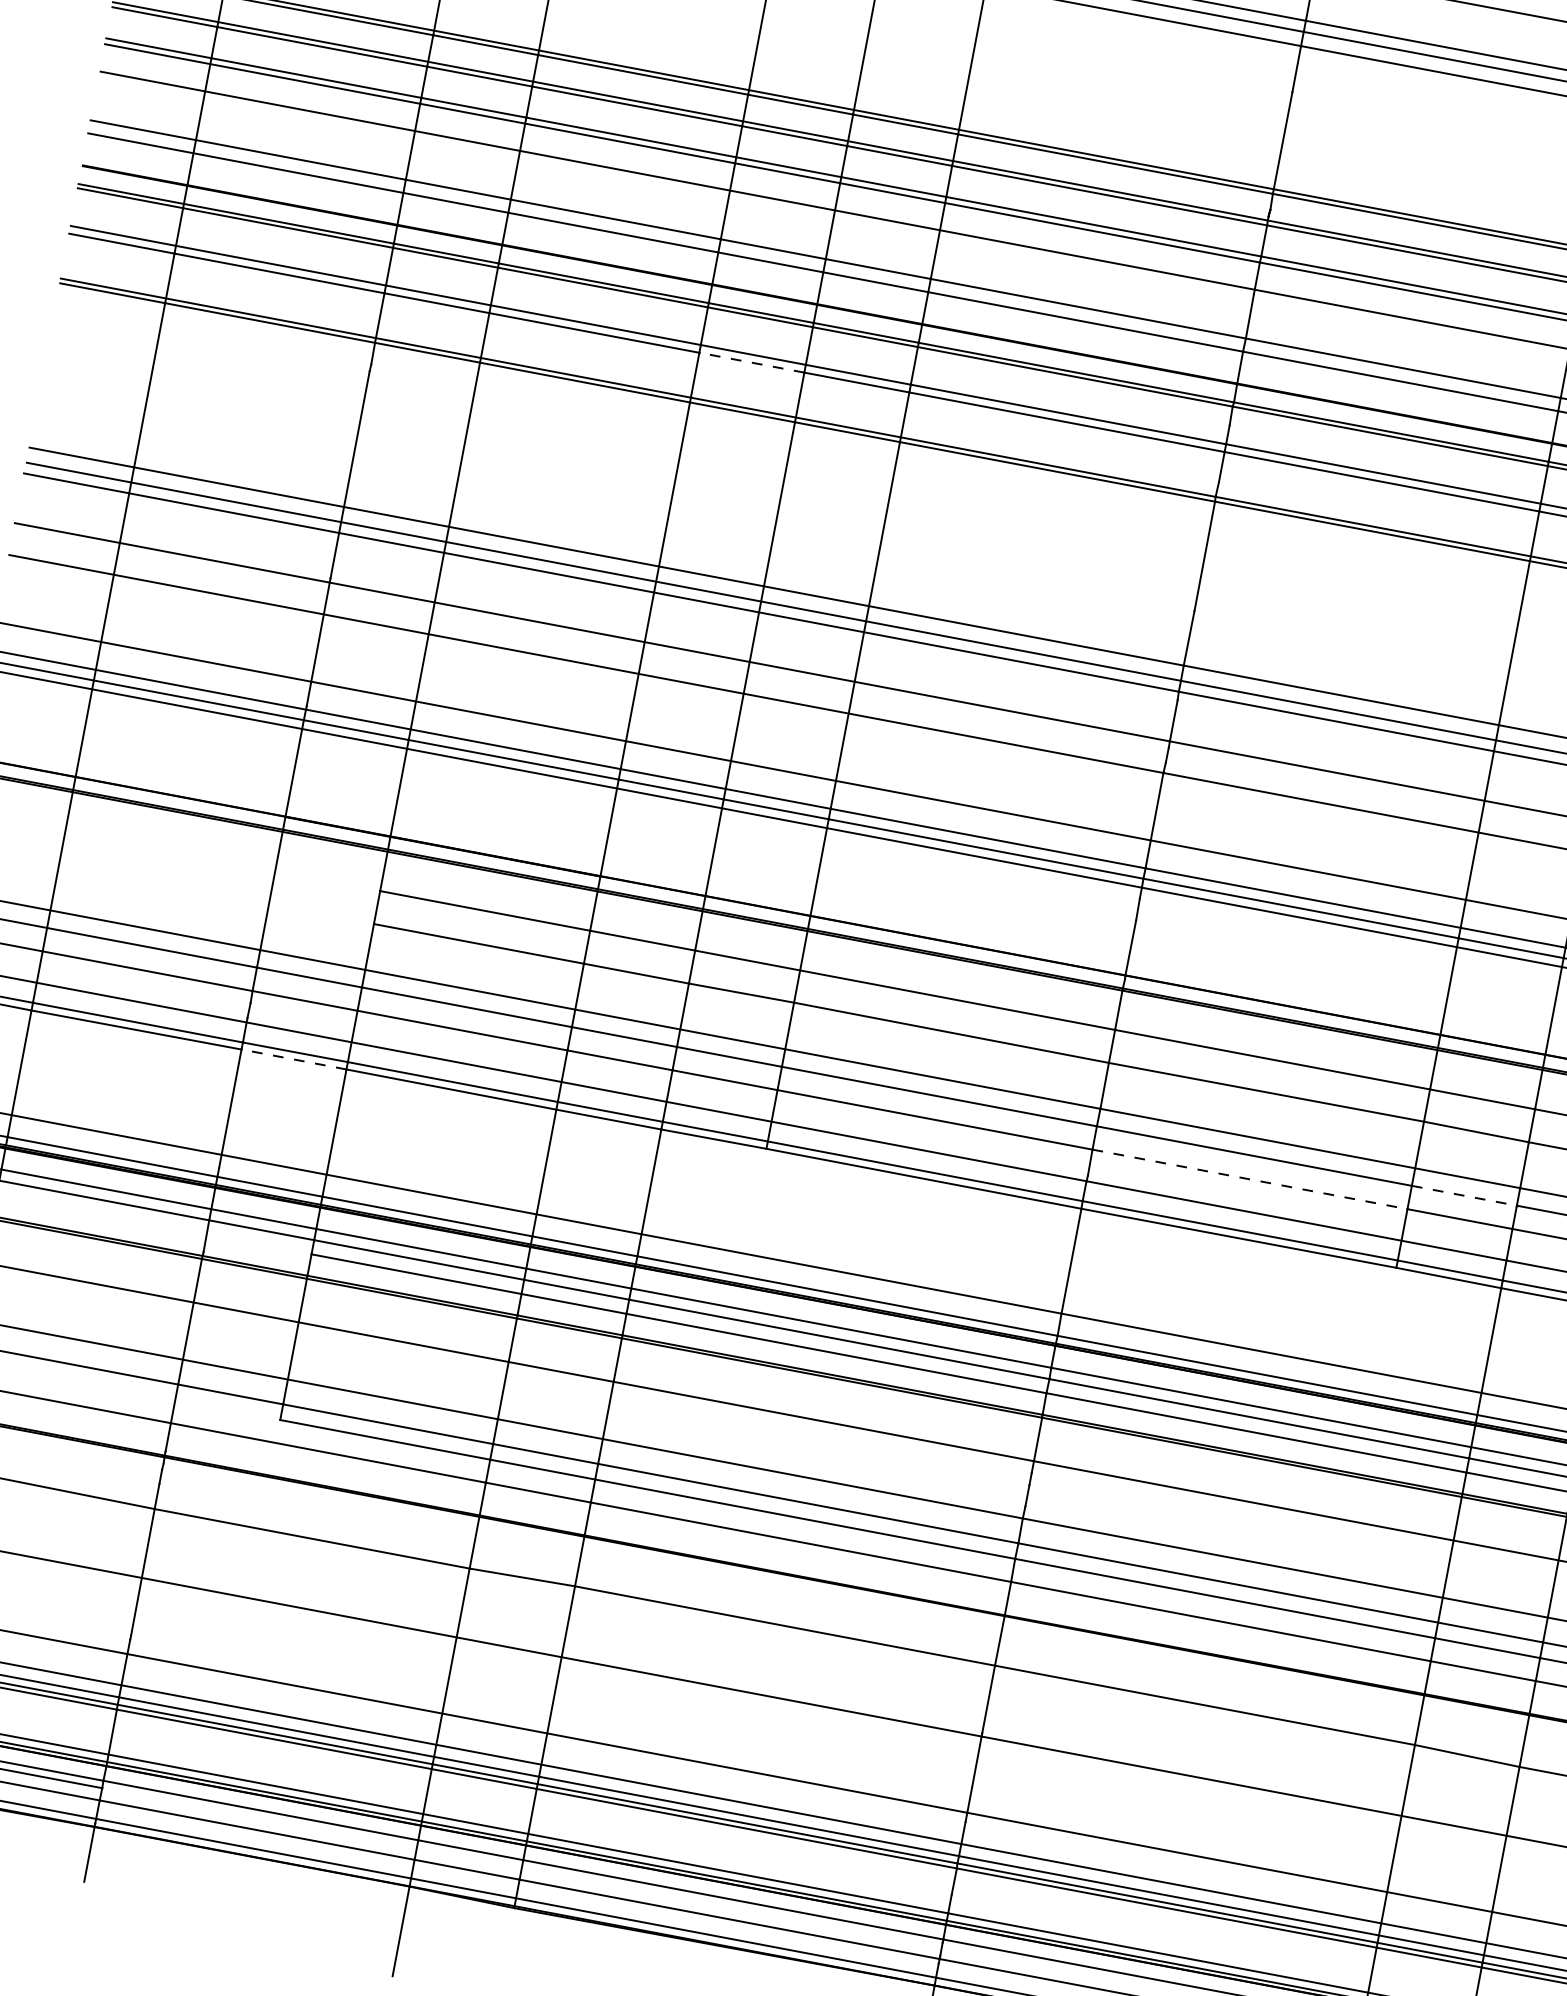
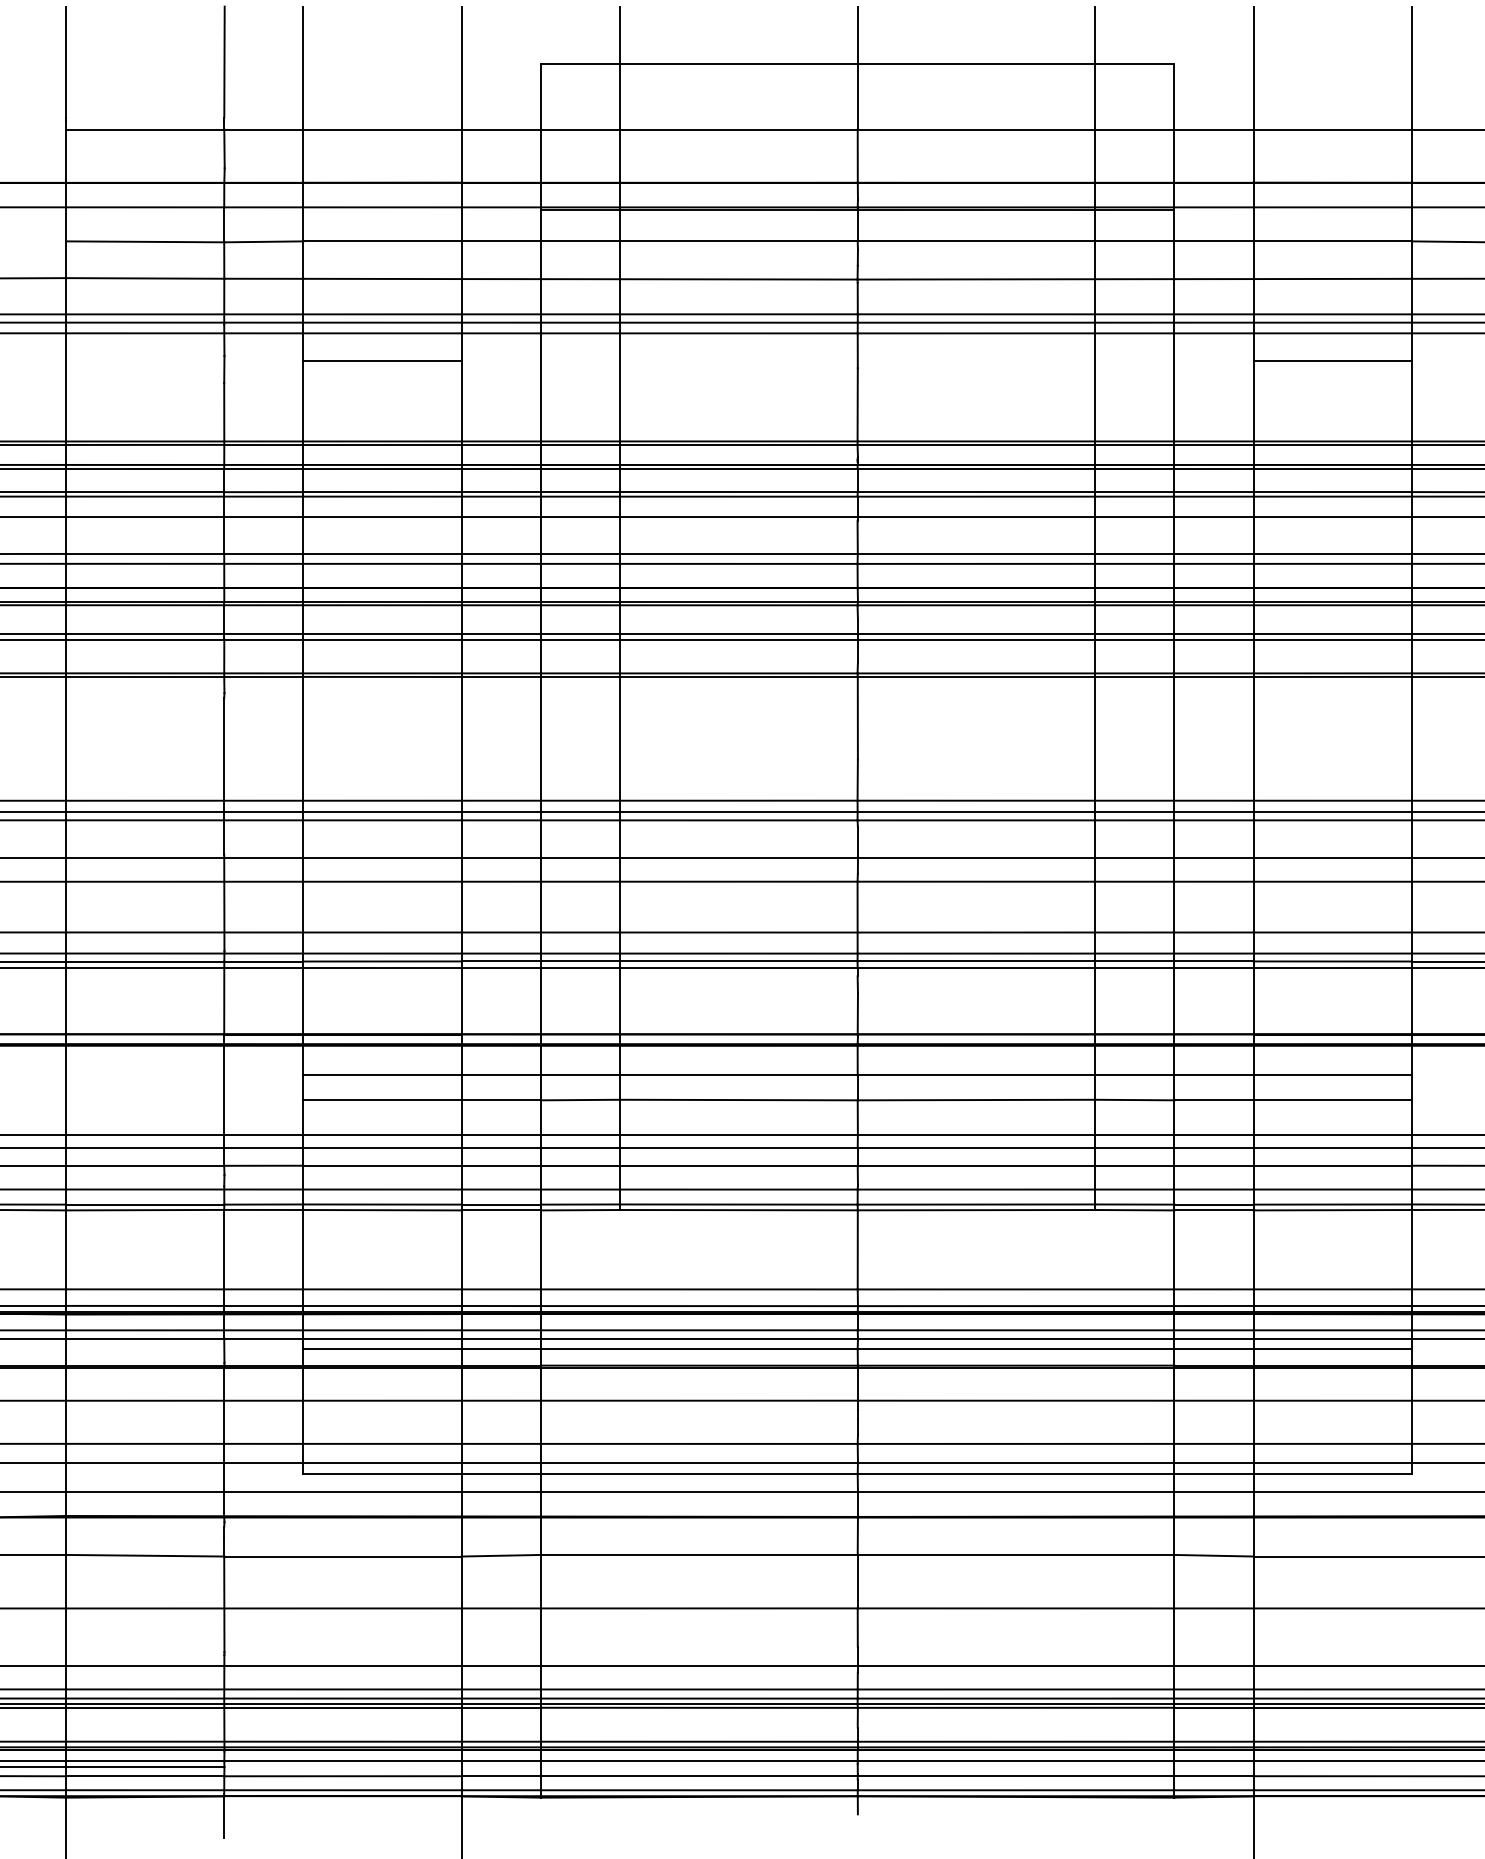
line: (752, 362) -> (501, 639), dashed -> solid
line: (293, 1058) -> (263, 1209), dashed -> solid
line: (1250, 1179) -> (976, 1165), dashed -> solid
line: (1463, 1196) -> (1134, 1148), dashed -> solid

